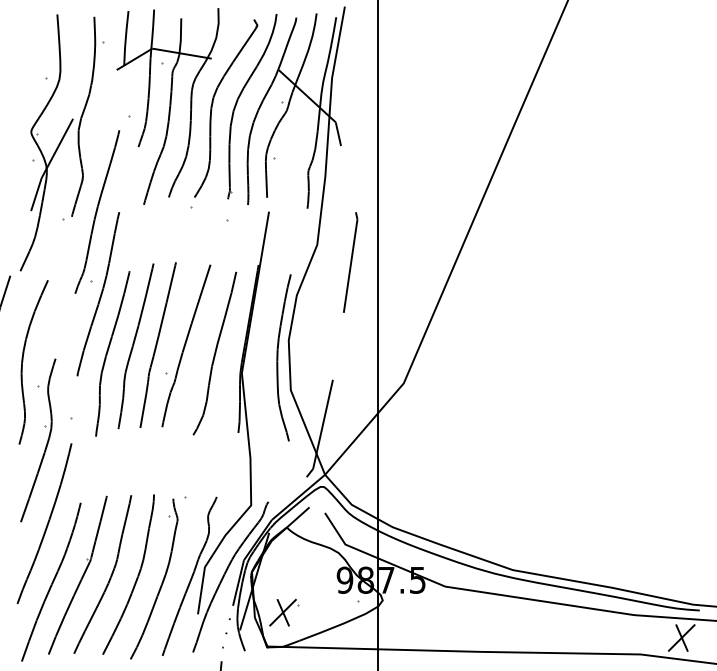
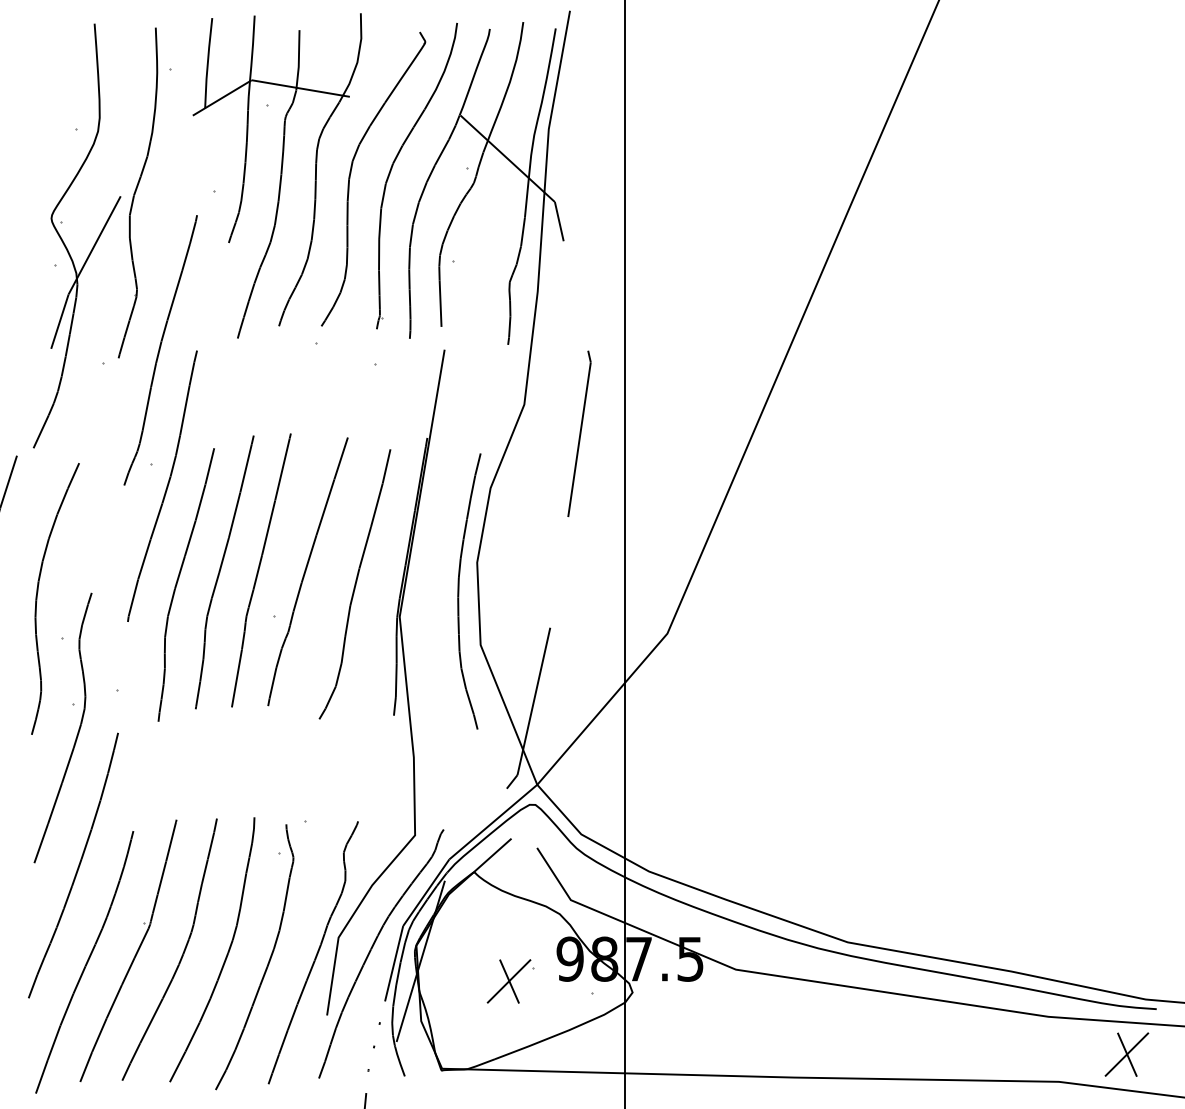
part: (284, 612) -> (511, 981), moved

